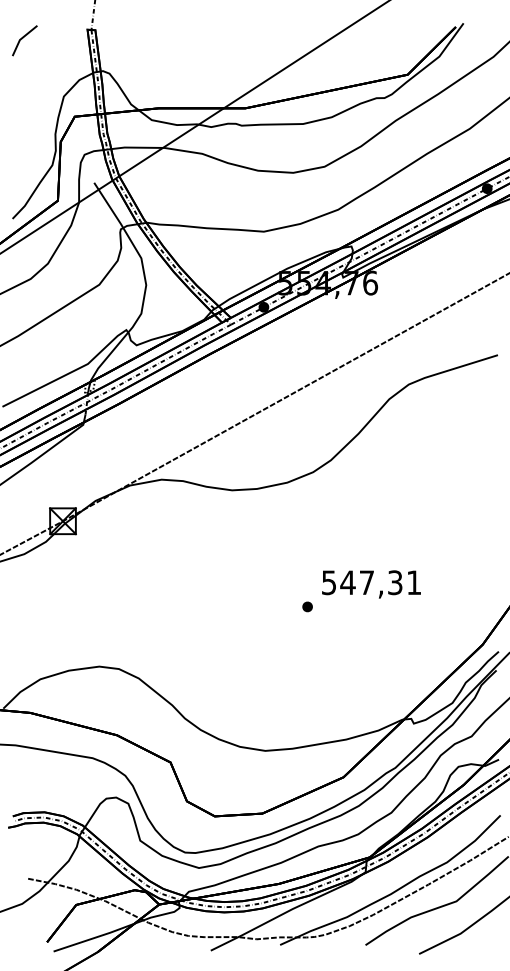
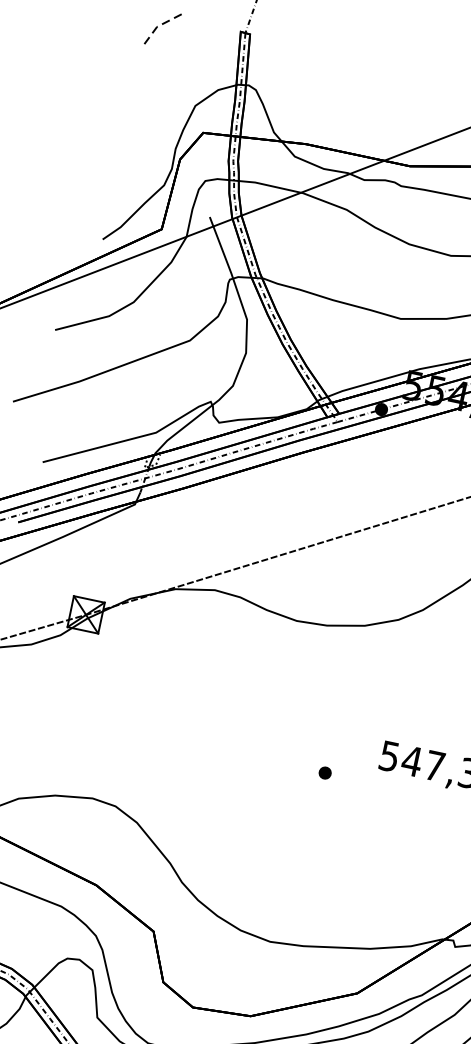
line: (21, 38) -> (159, 25), solid -> dashed
part: (307, 606) -> (325, 772), moved

